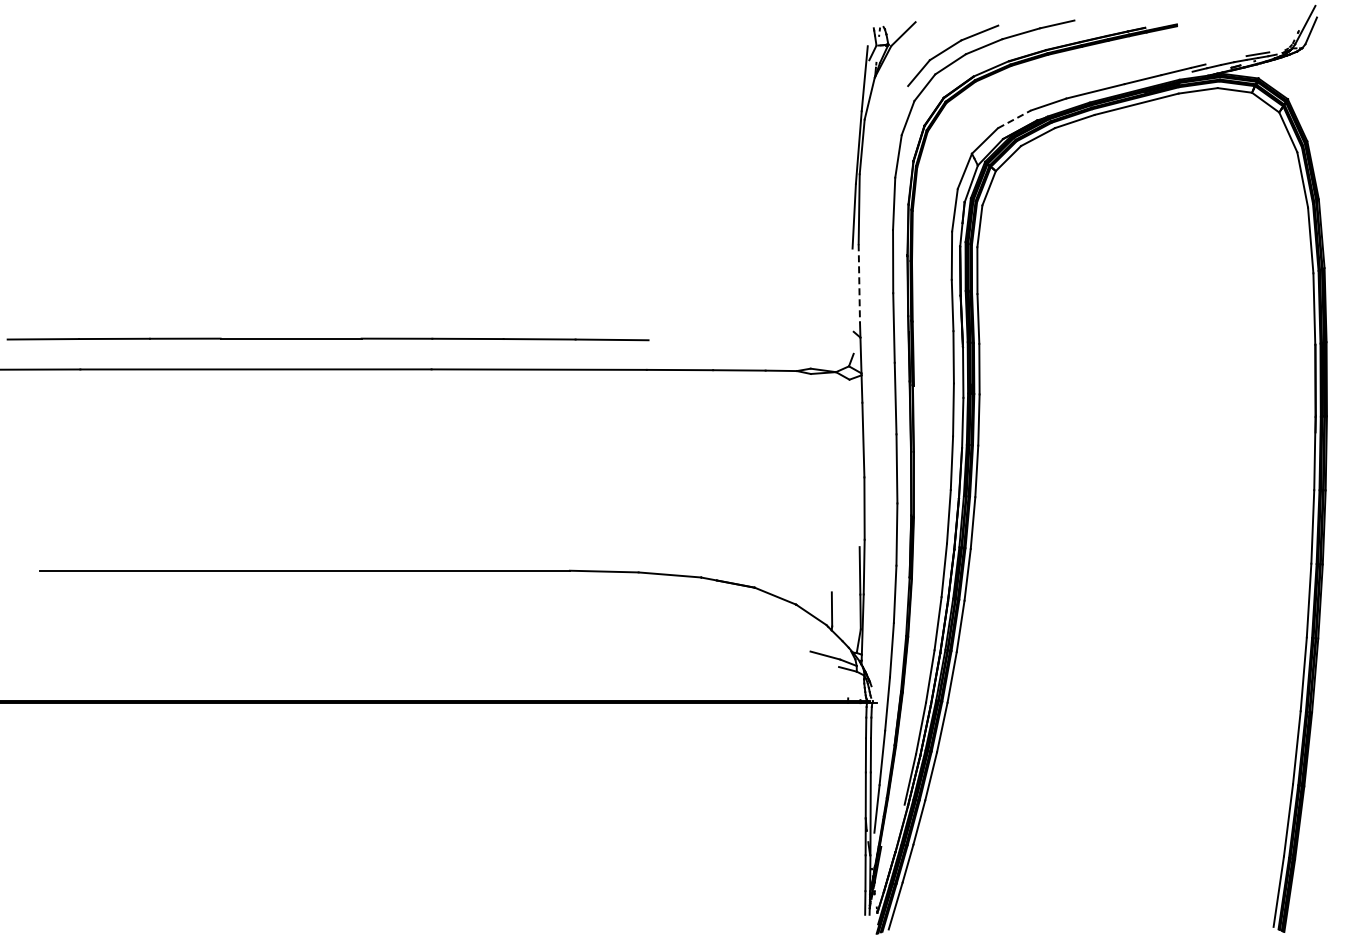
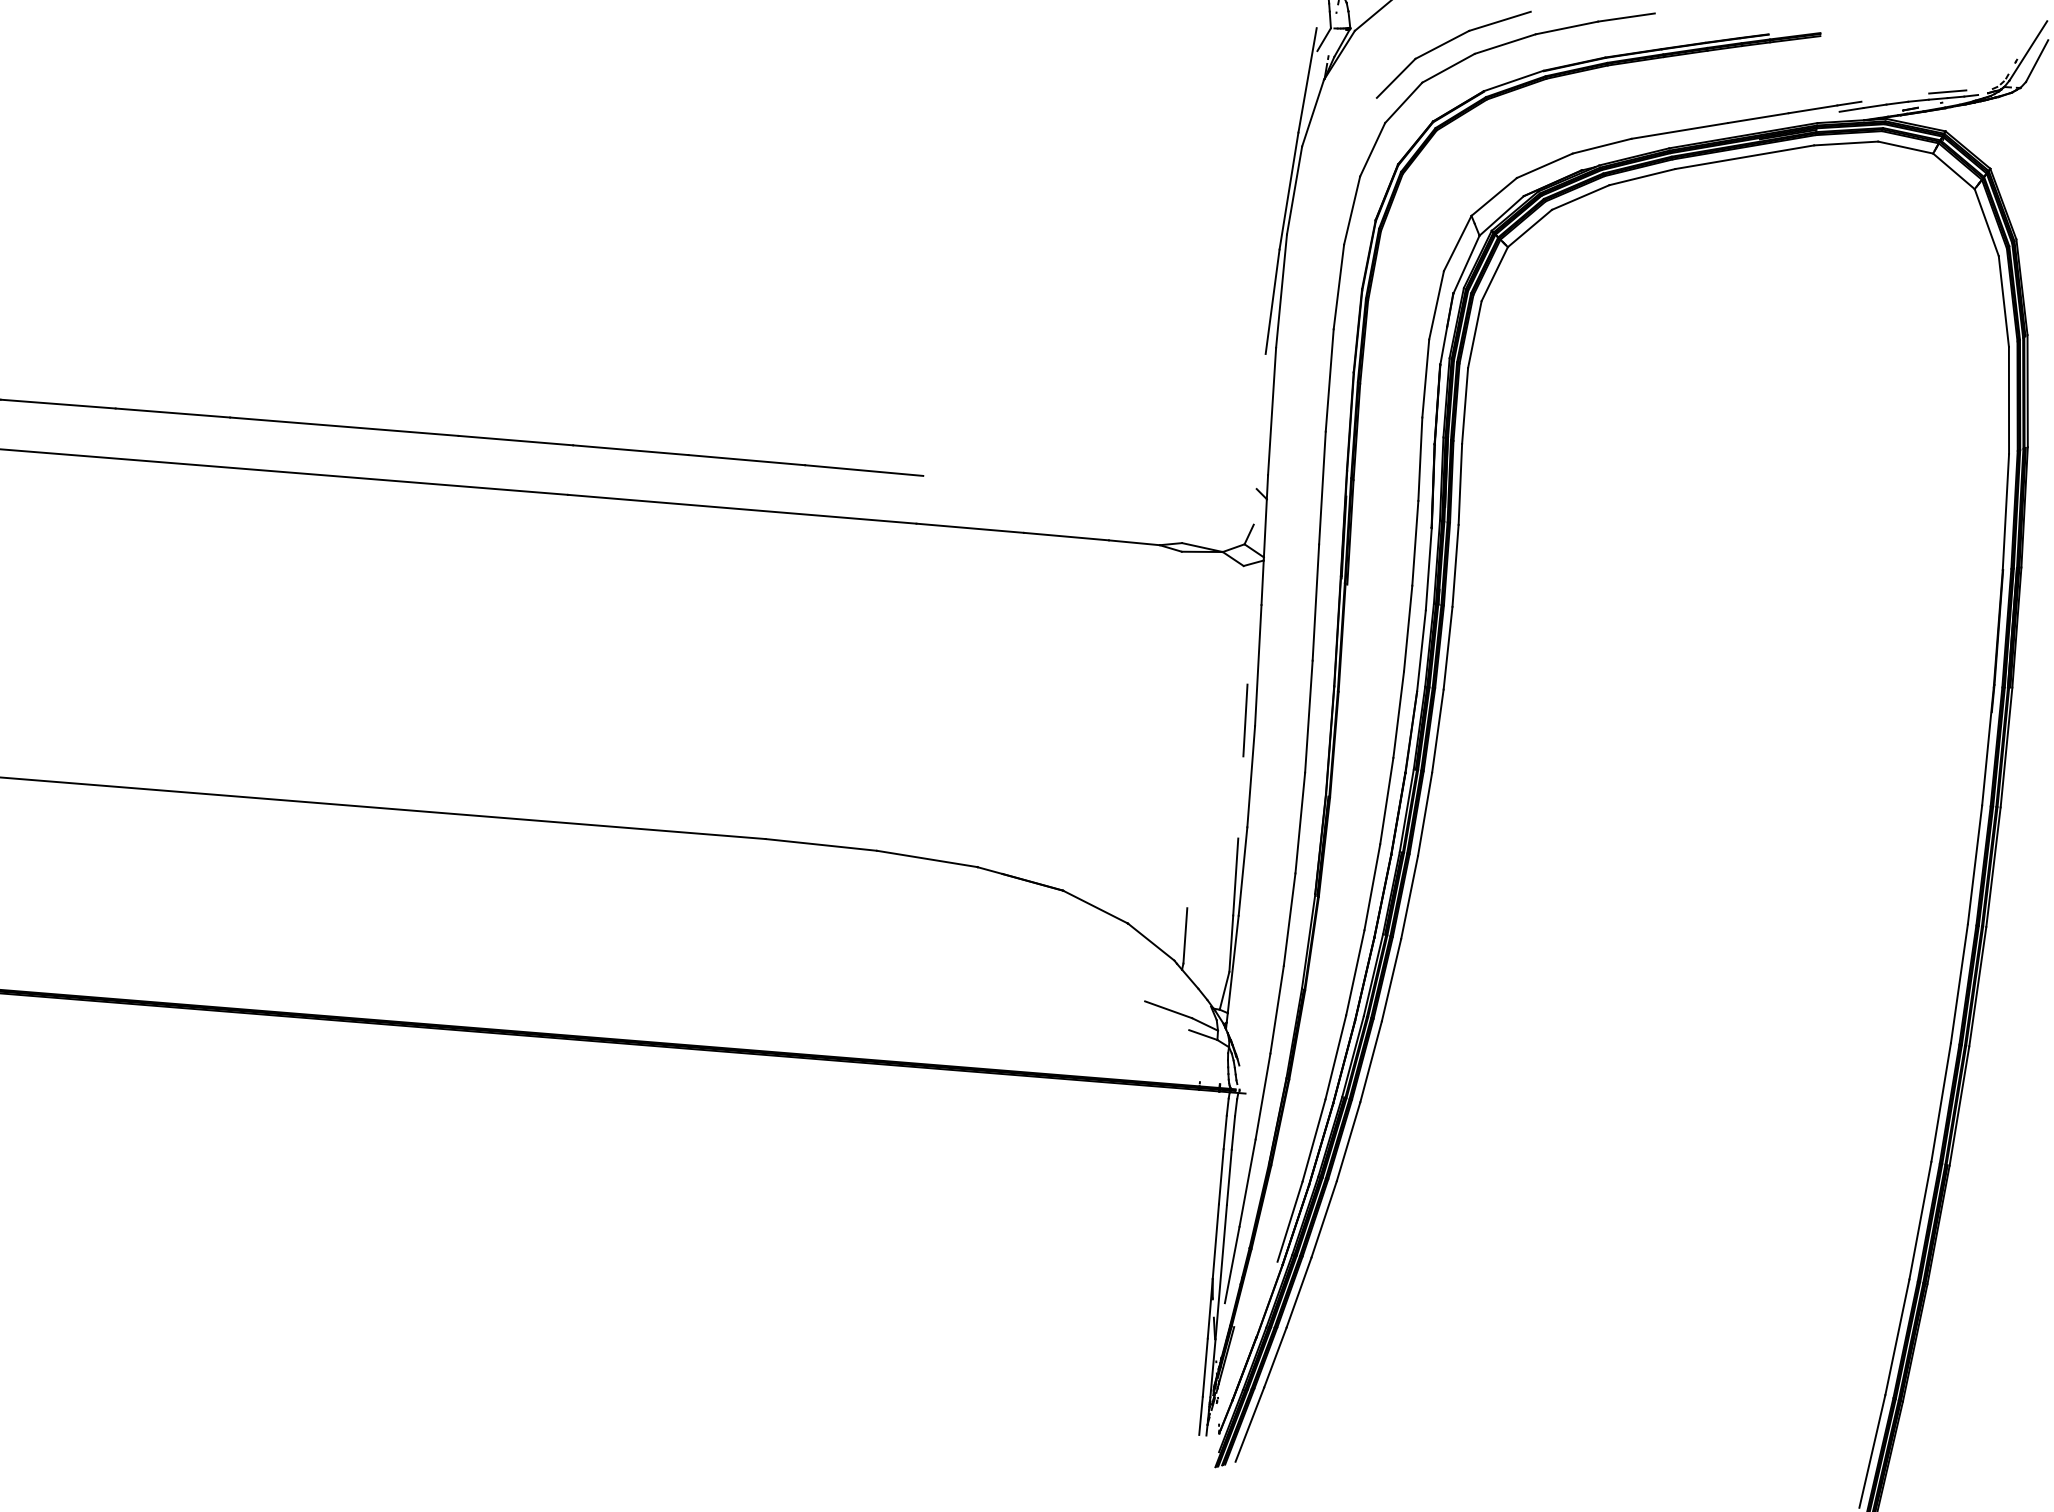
line: (1014, 119) -> (1544, 165), dashed -> solid
line: (859, 284) -> (1272, 413), dashed -> solid
line: (857, 474) -> (1244, 720), added

